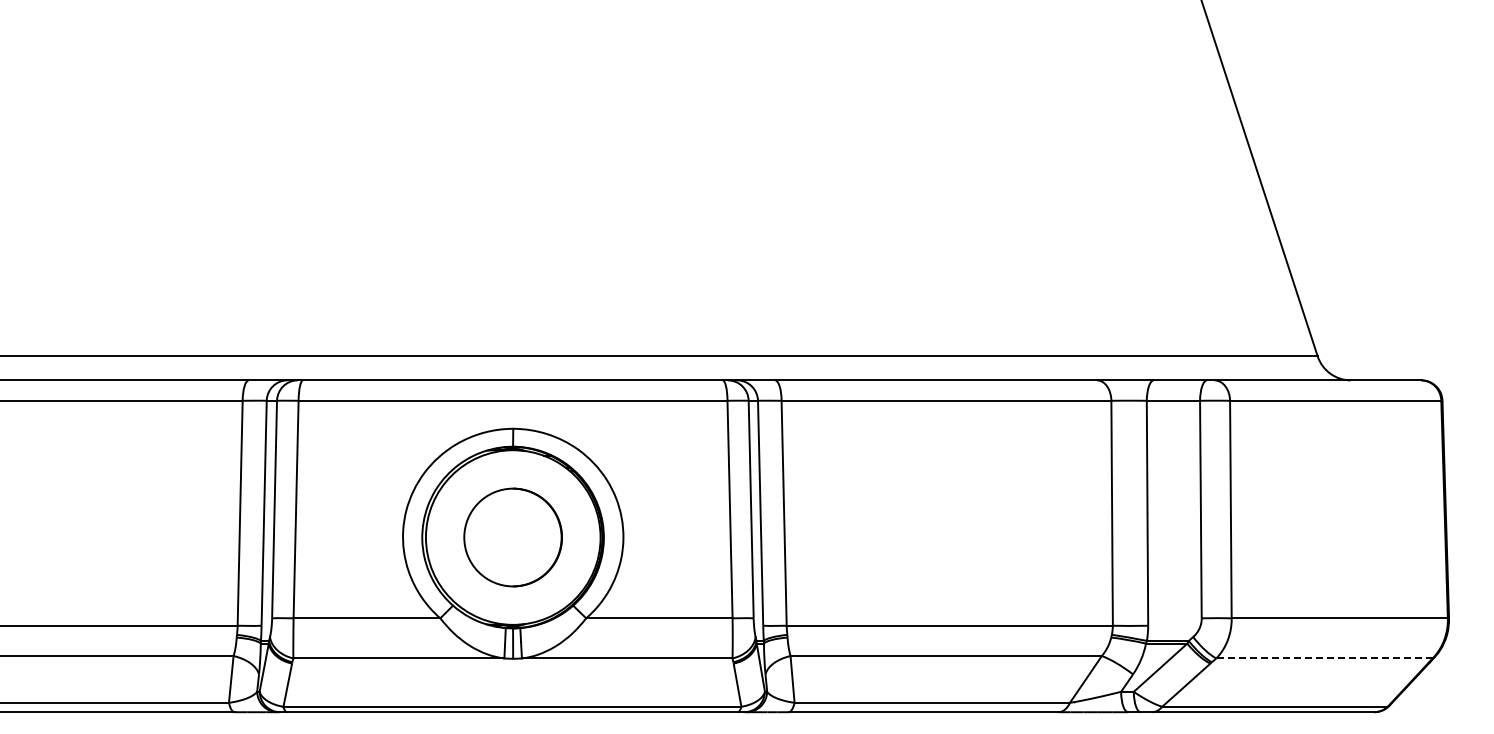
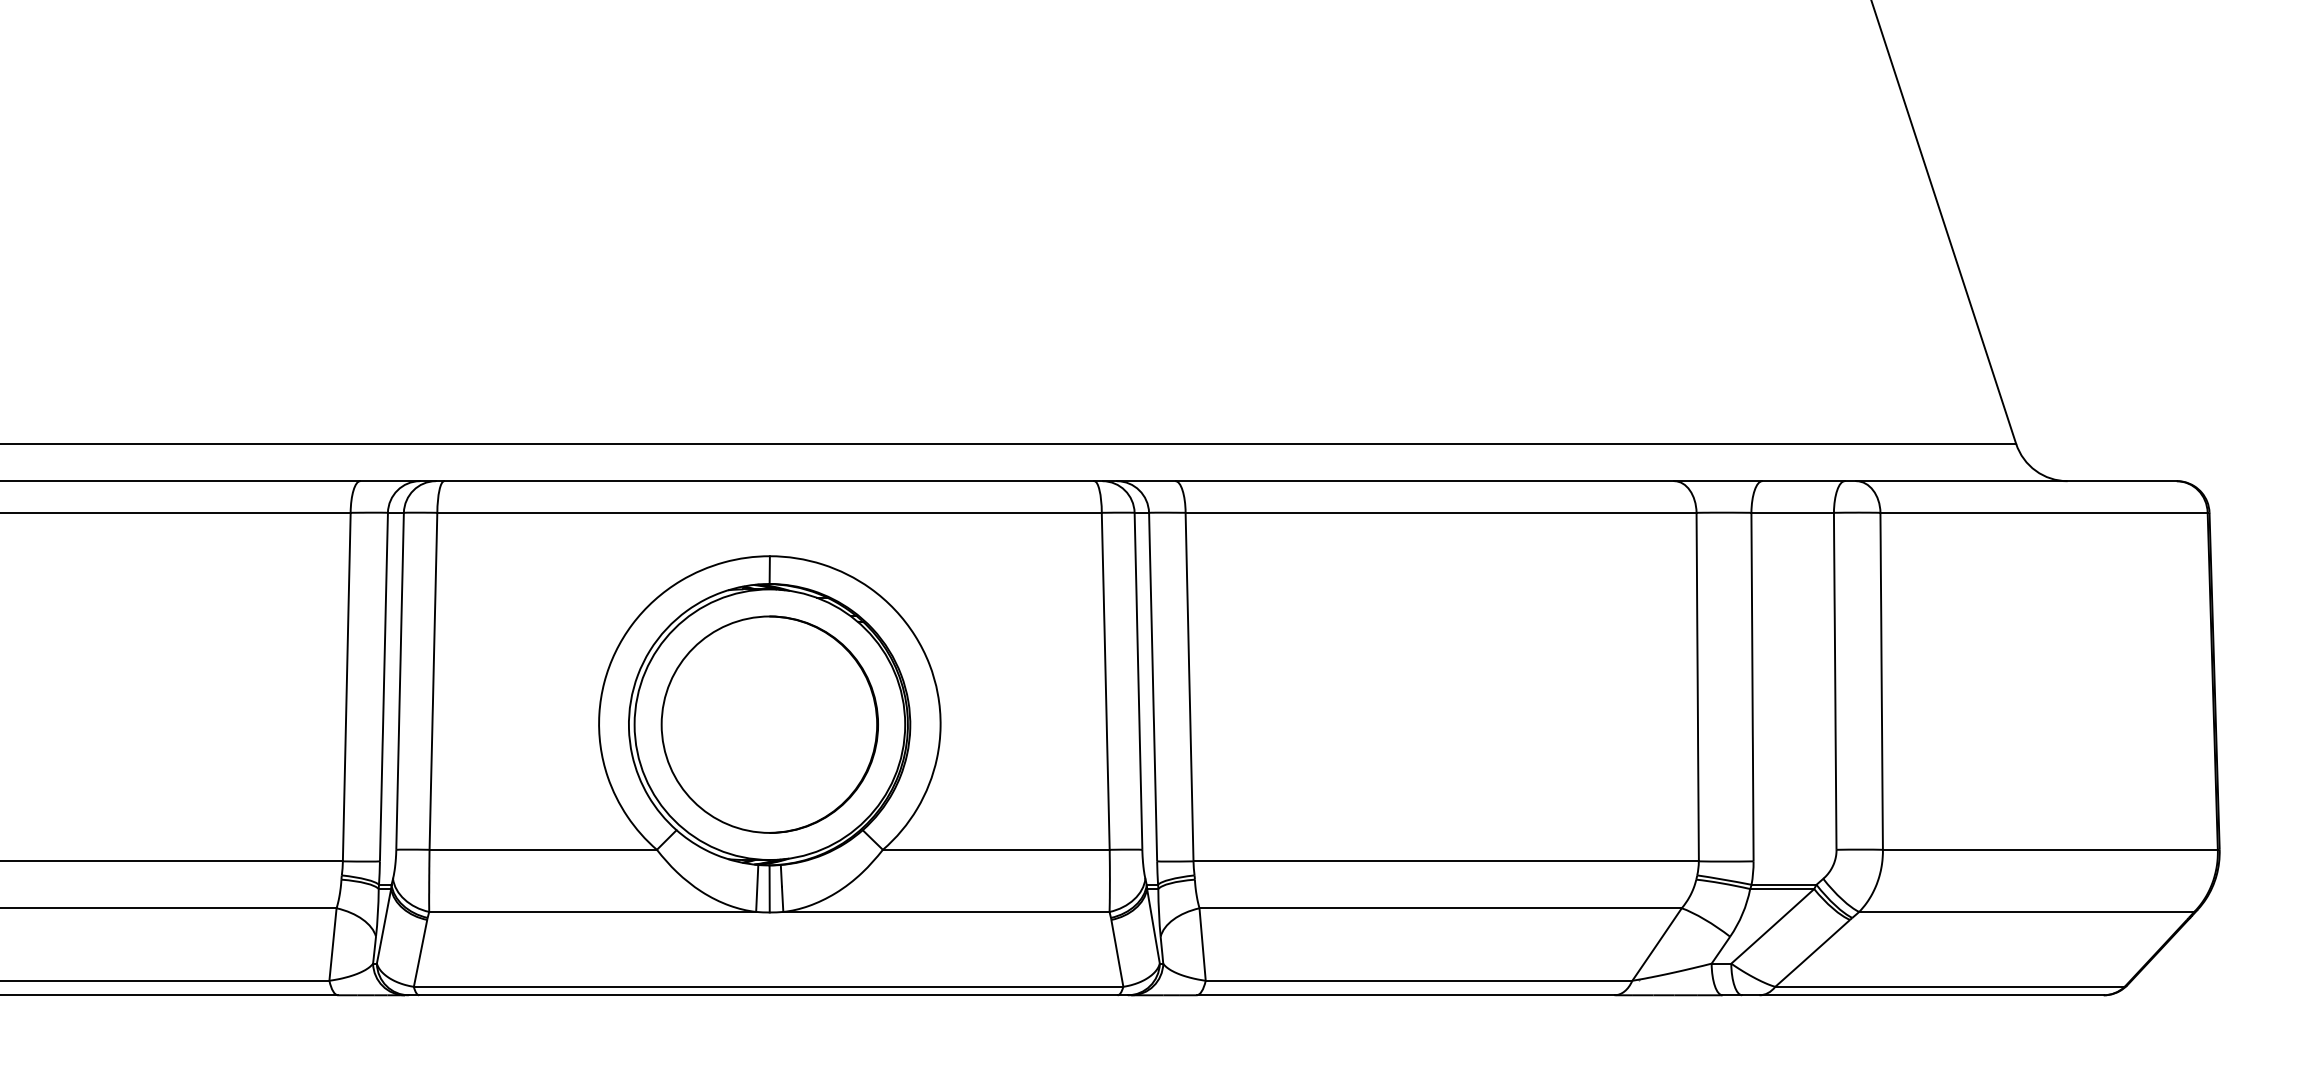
part: (512, 537) -> (768, 724), size x1.43
line: (1324, 658) -> (2026, 912), dashed -> solid

